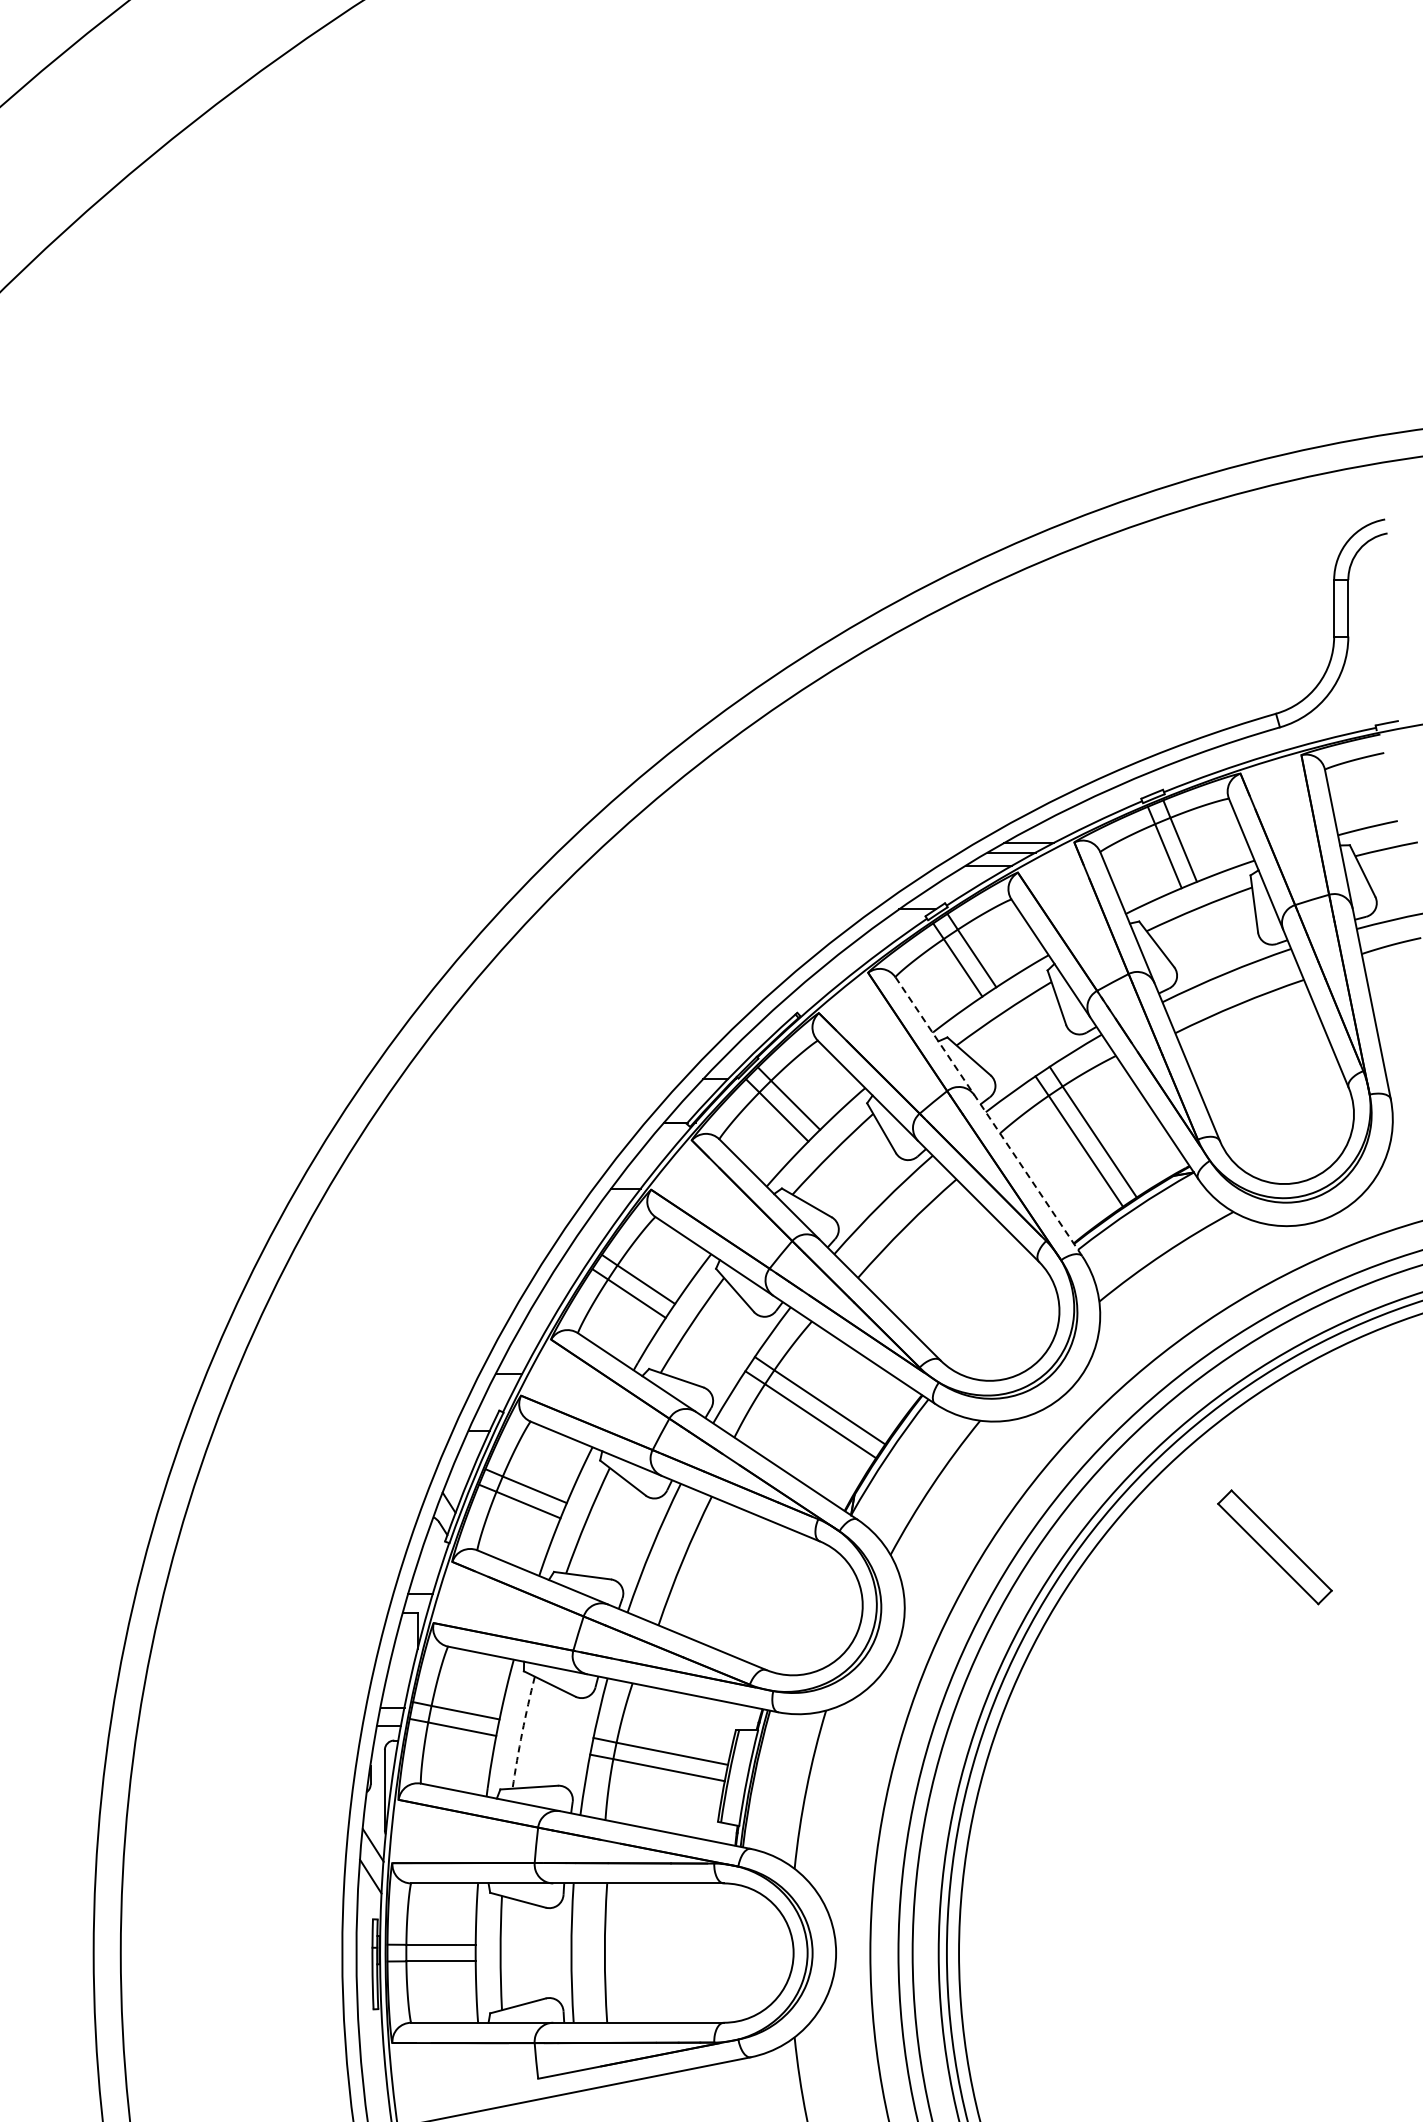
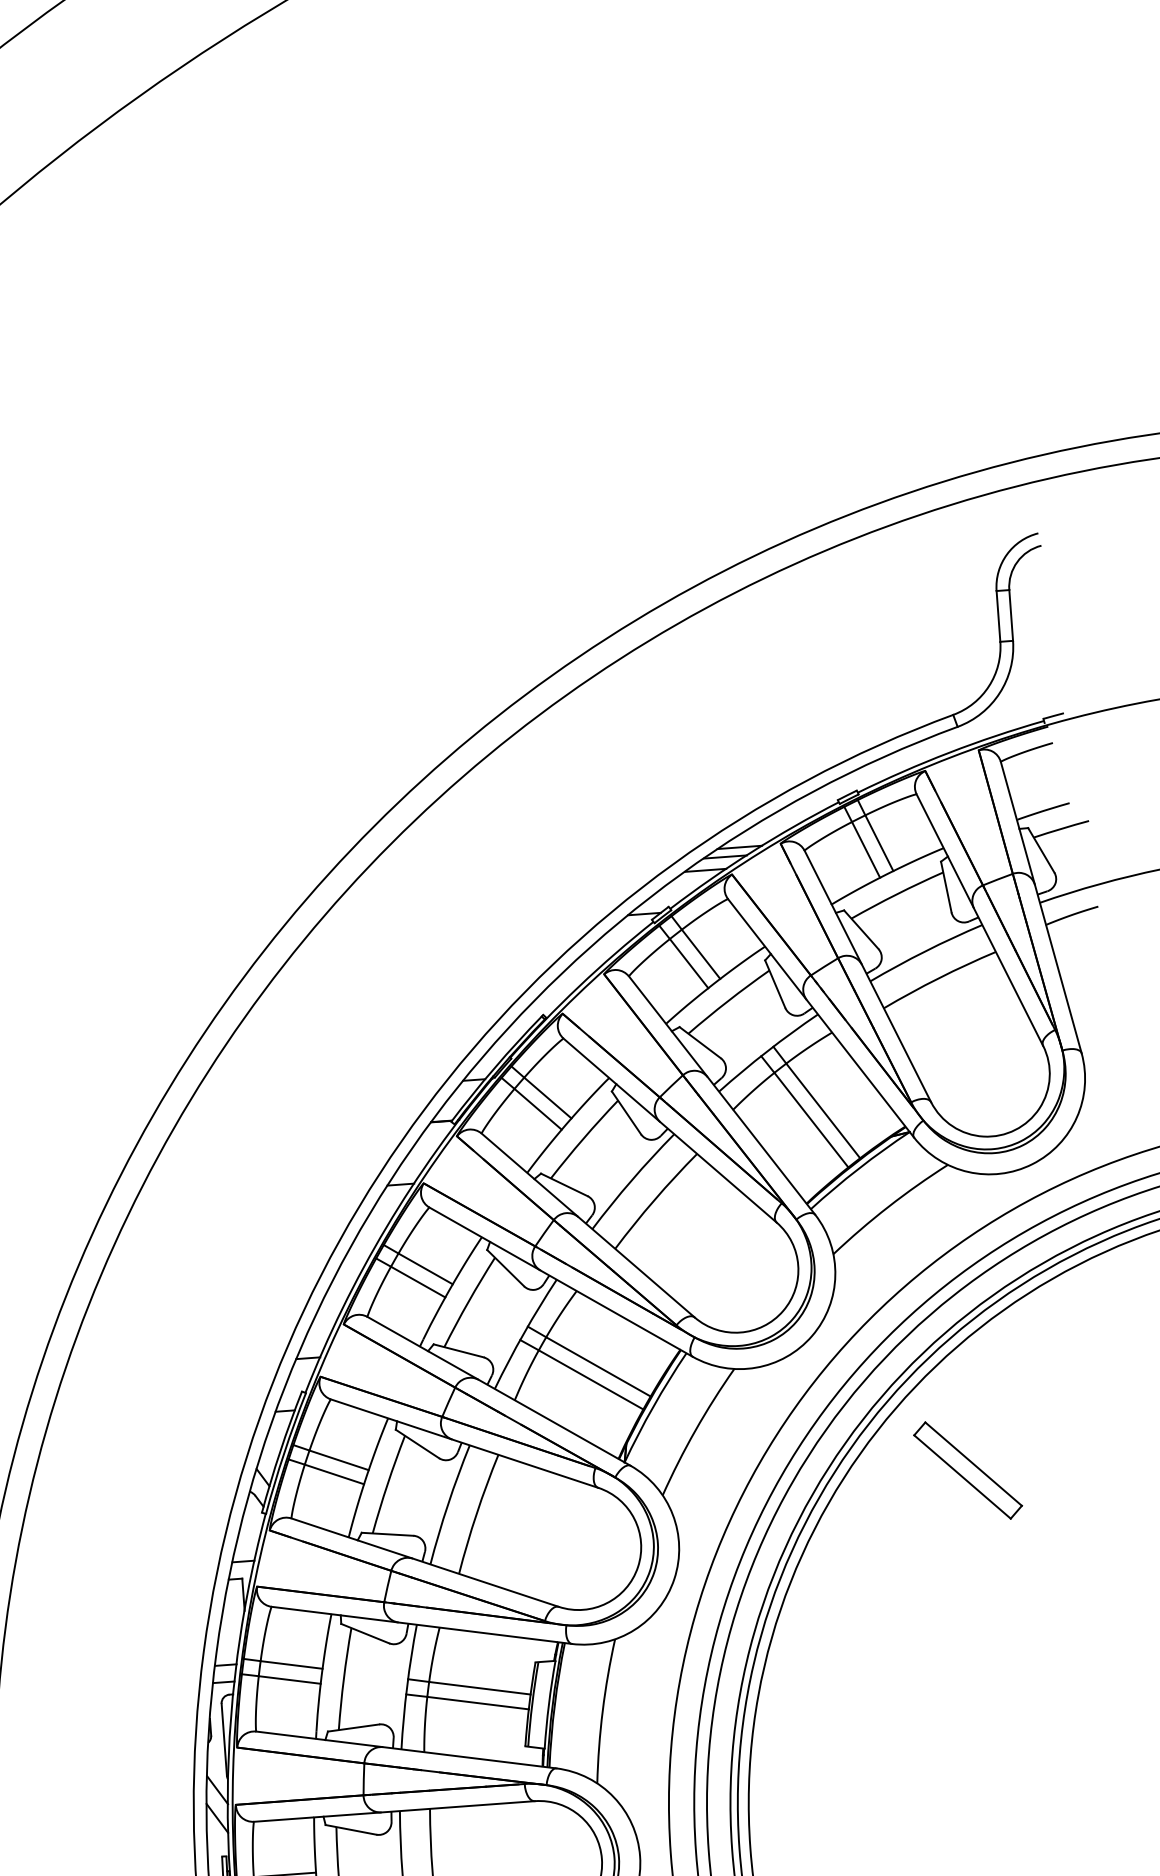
line: (988, 1116) -> (721, 1095), dashed -> solid
part: (1274, 1547) -> (967, 1470), moved
arc: (522, 1732) -> (344, 1678), dashed -> solid

